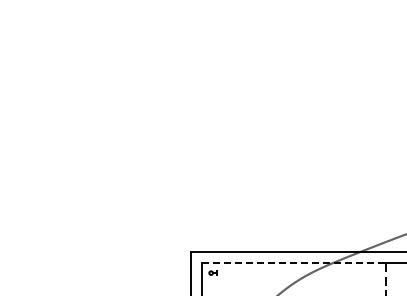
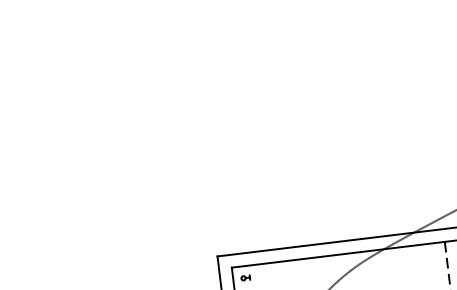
line: (294, 262) -> (338, 254), dashed -> solid

